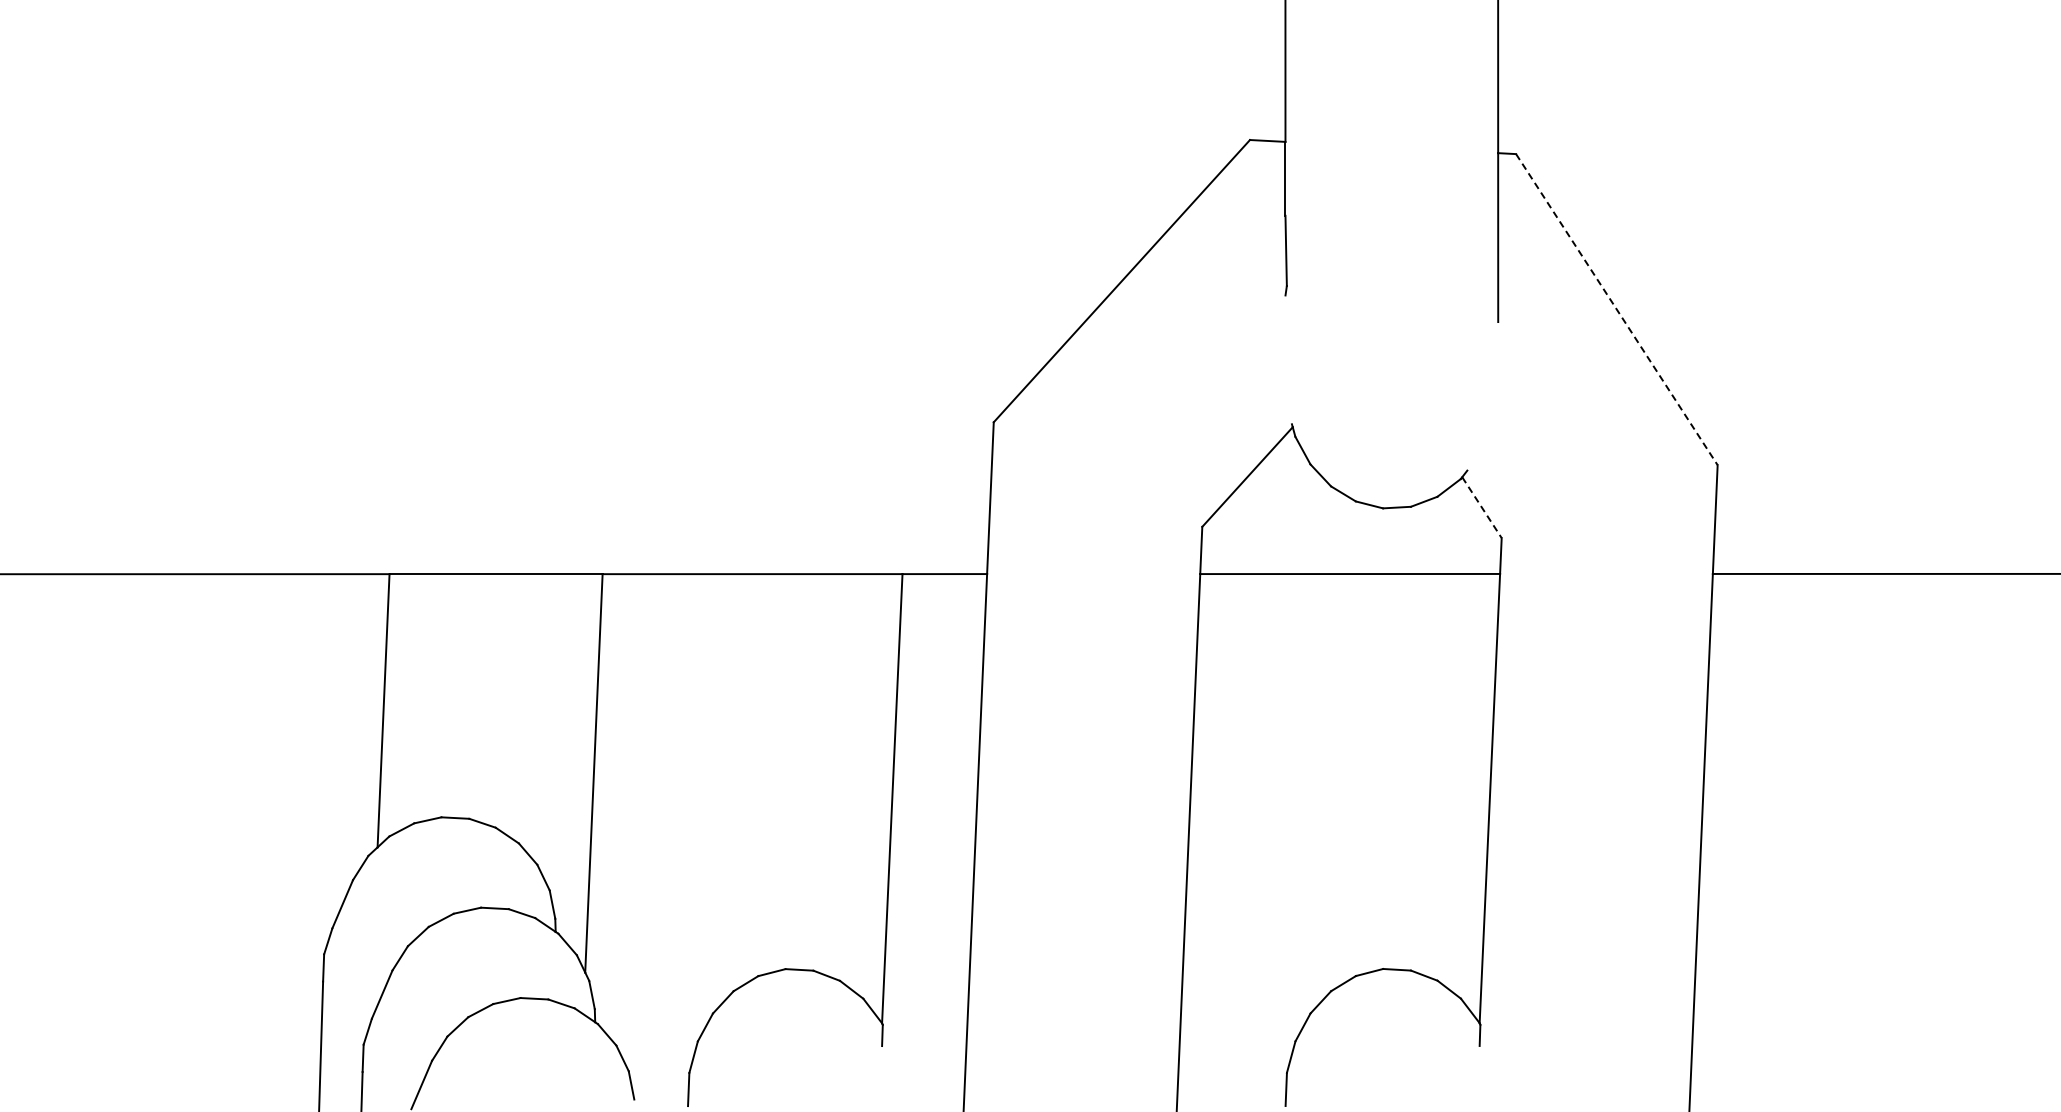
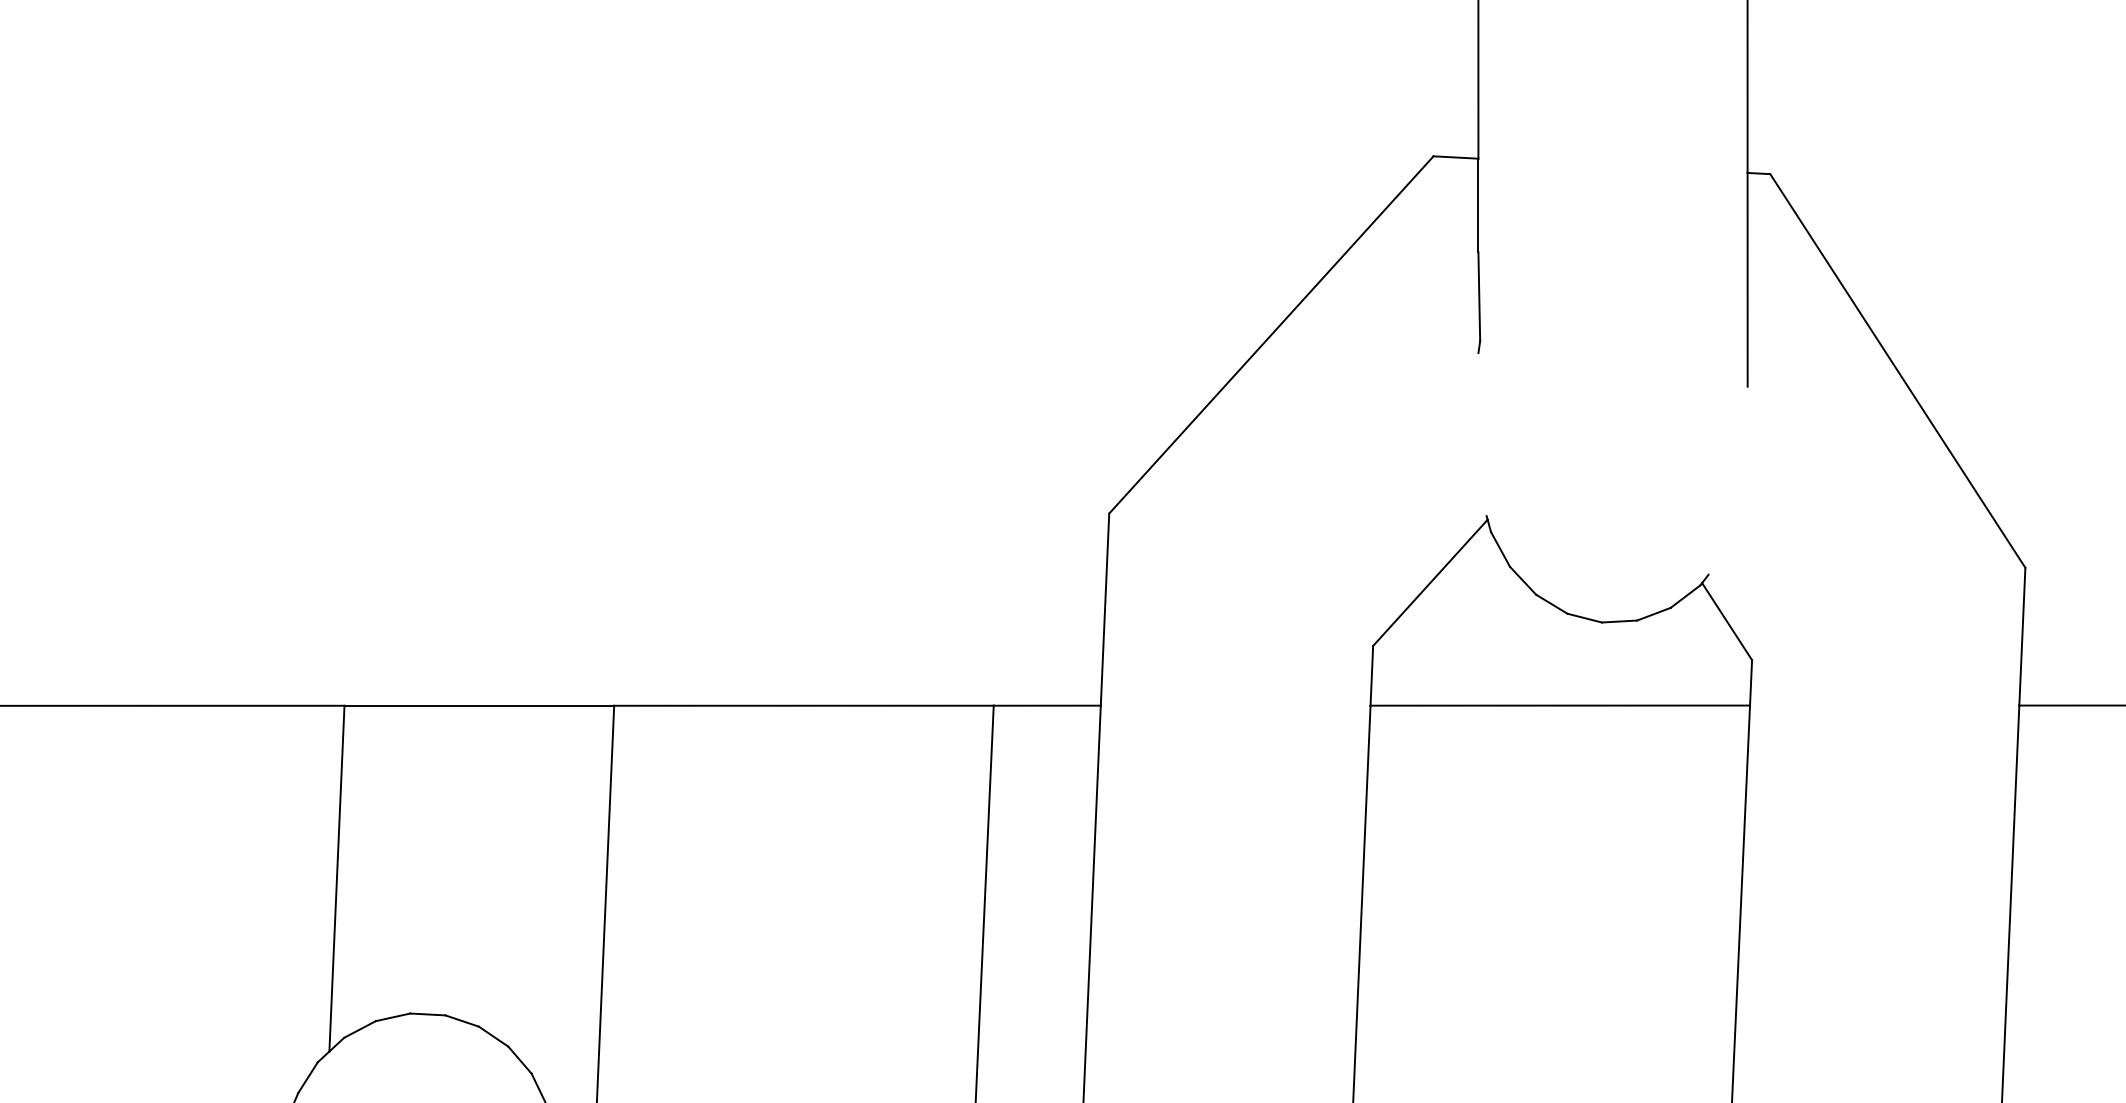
line: (1617, 310) -> (1898, 372), dashed -> solid
line: (1482, 508) -> (1727, 622), dashed -> solid

